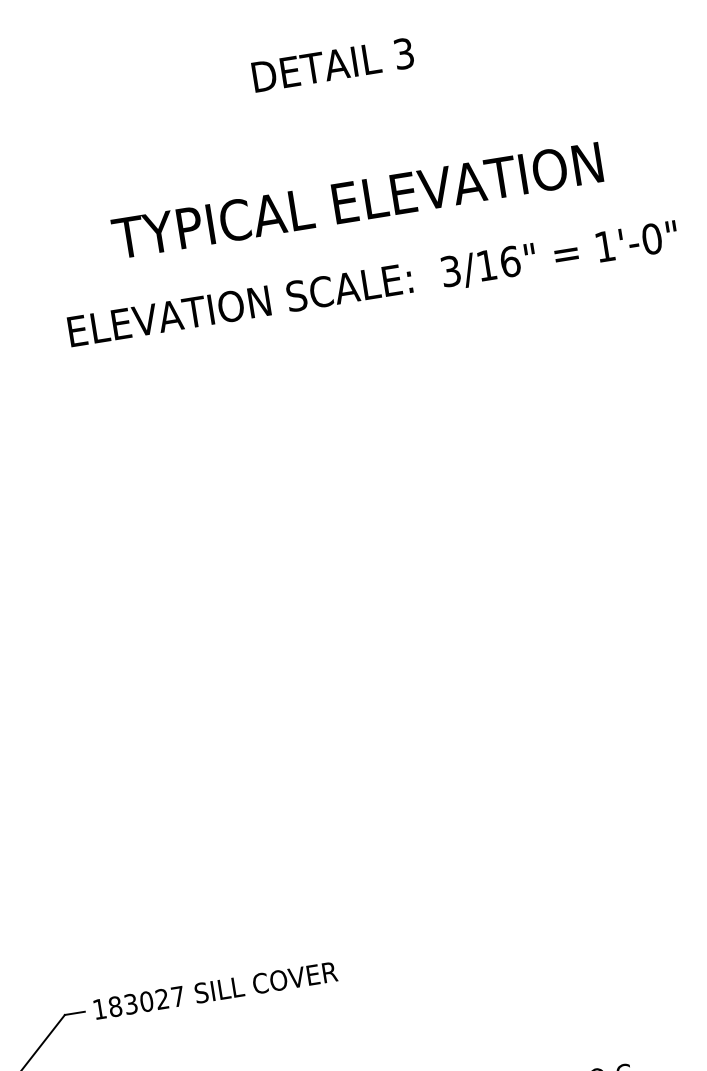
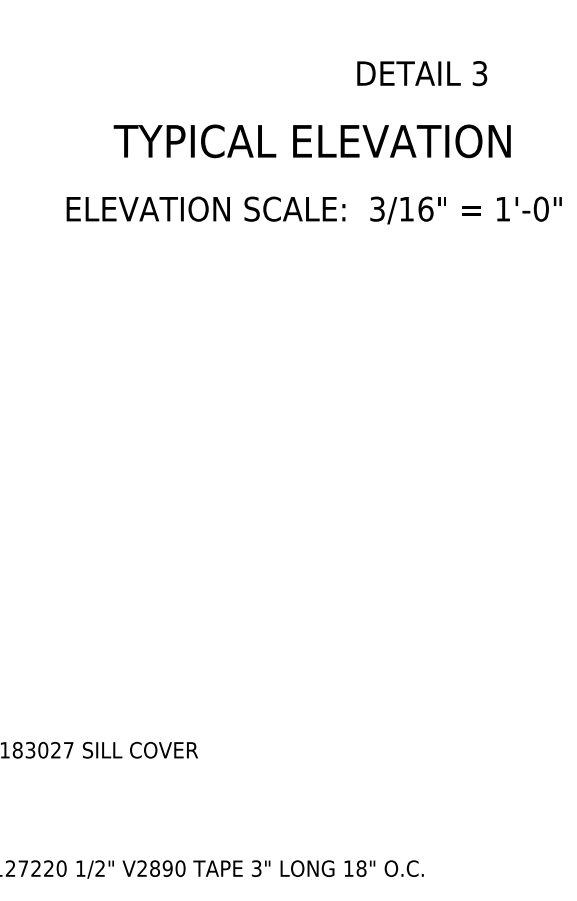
text: (333, 64) -> (422, 73), moved

